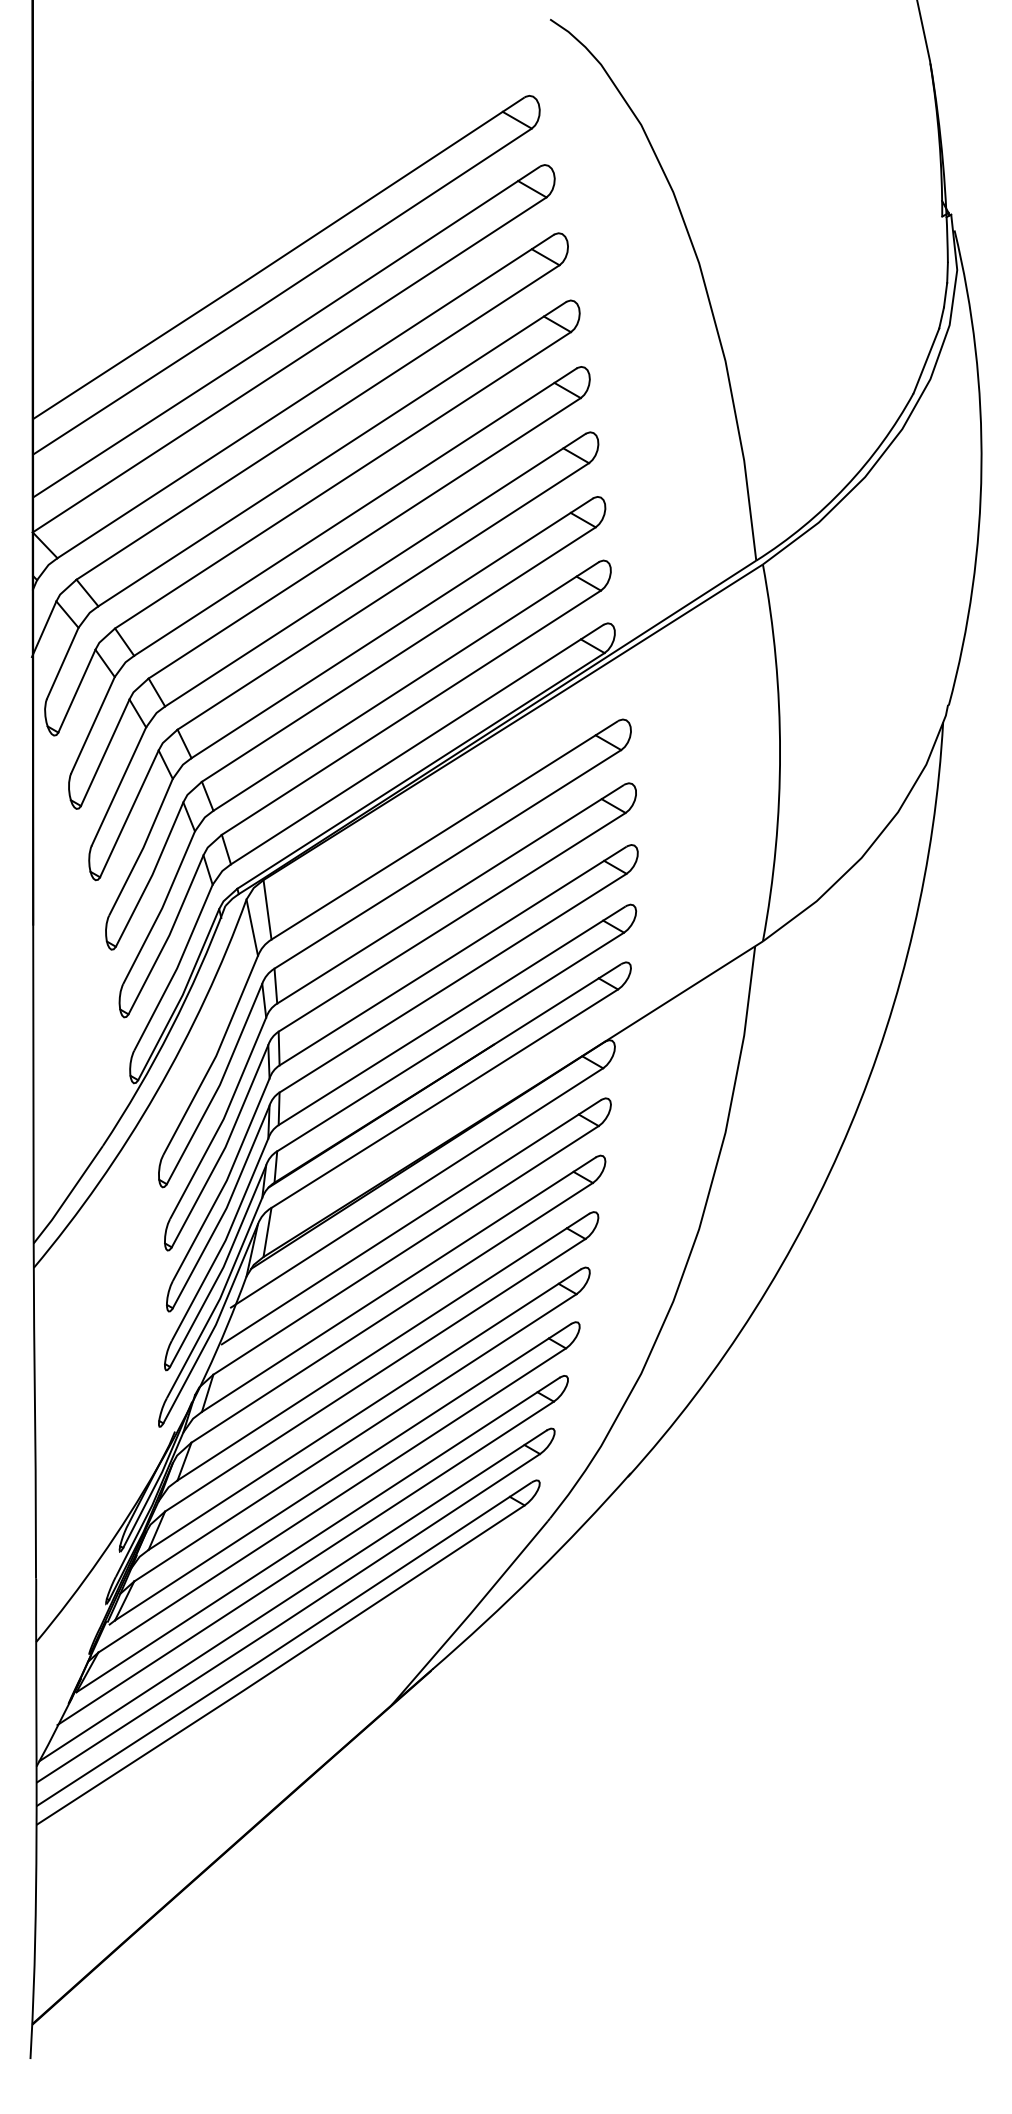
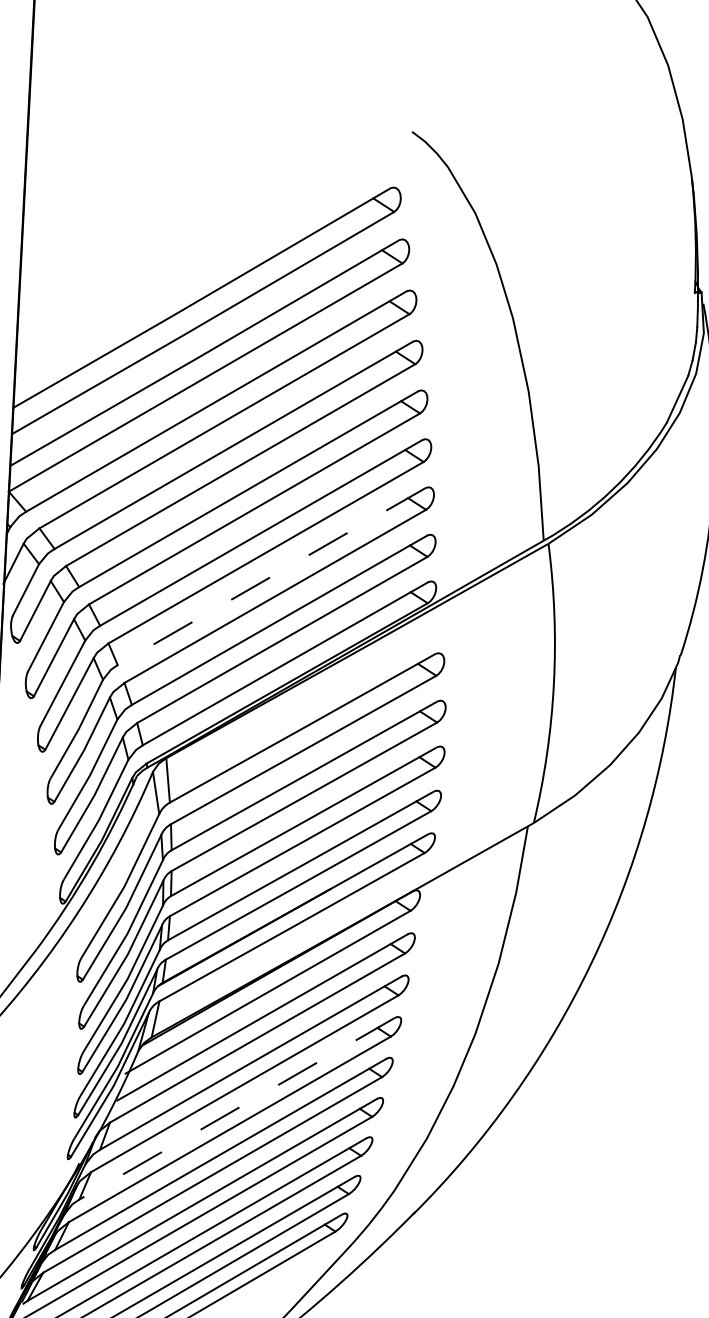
line: (391, 628) -> (270, 576), solid -> dashed
line: (382, 1347) -> (236, 1109), solid -> dashed

